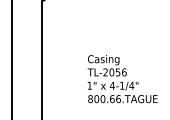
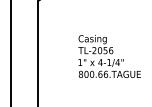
text: (122, 79) -> (109, 56), moved

